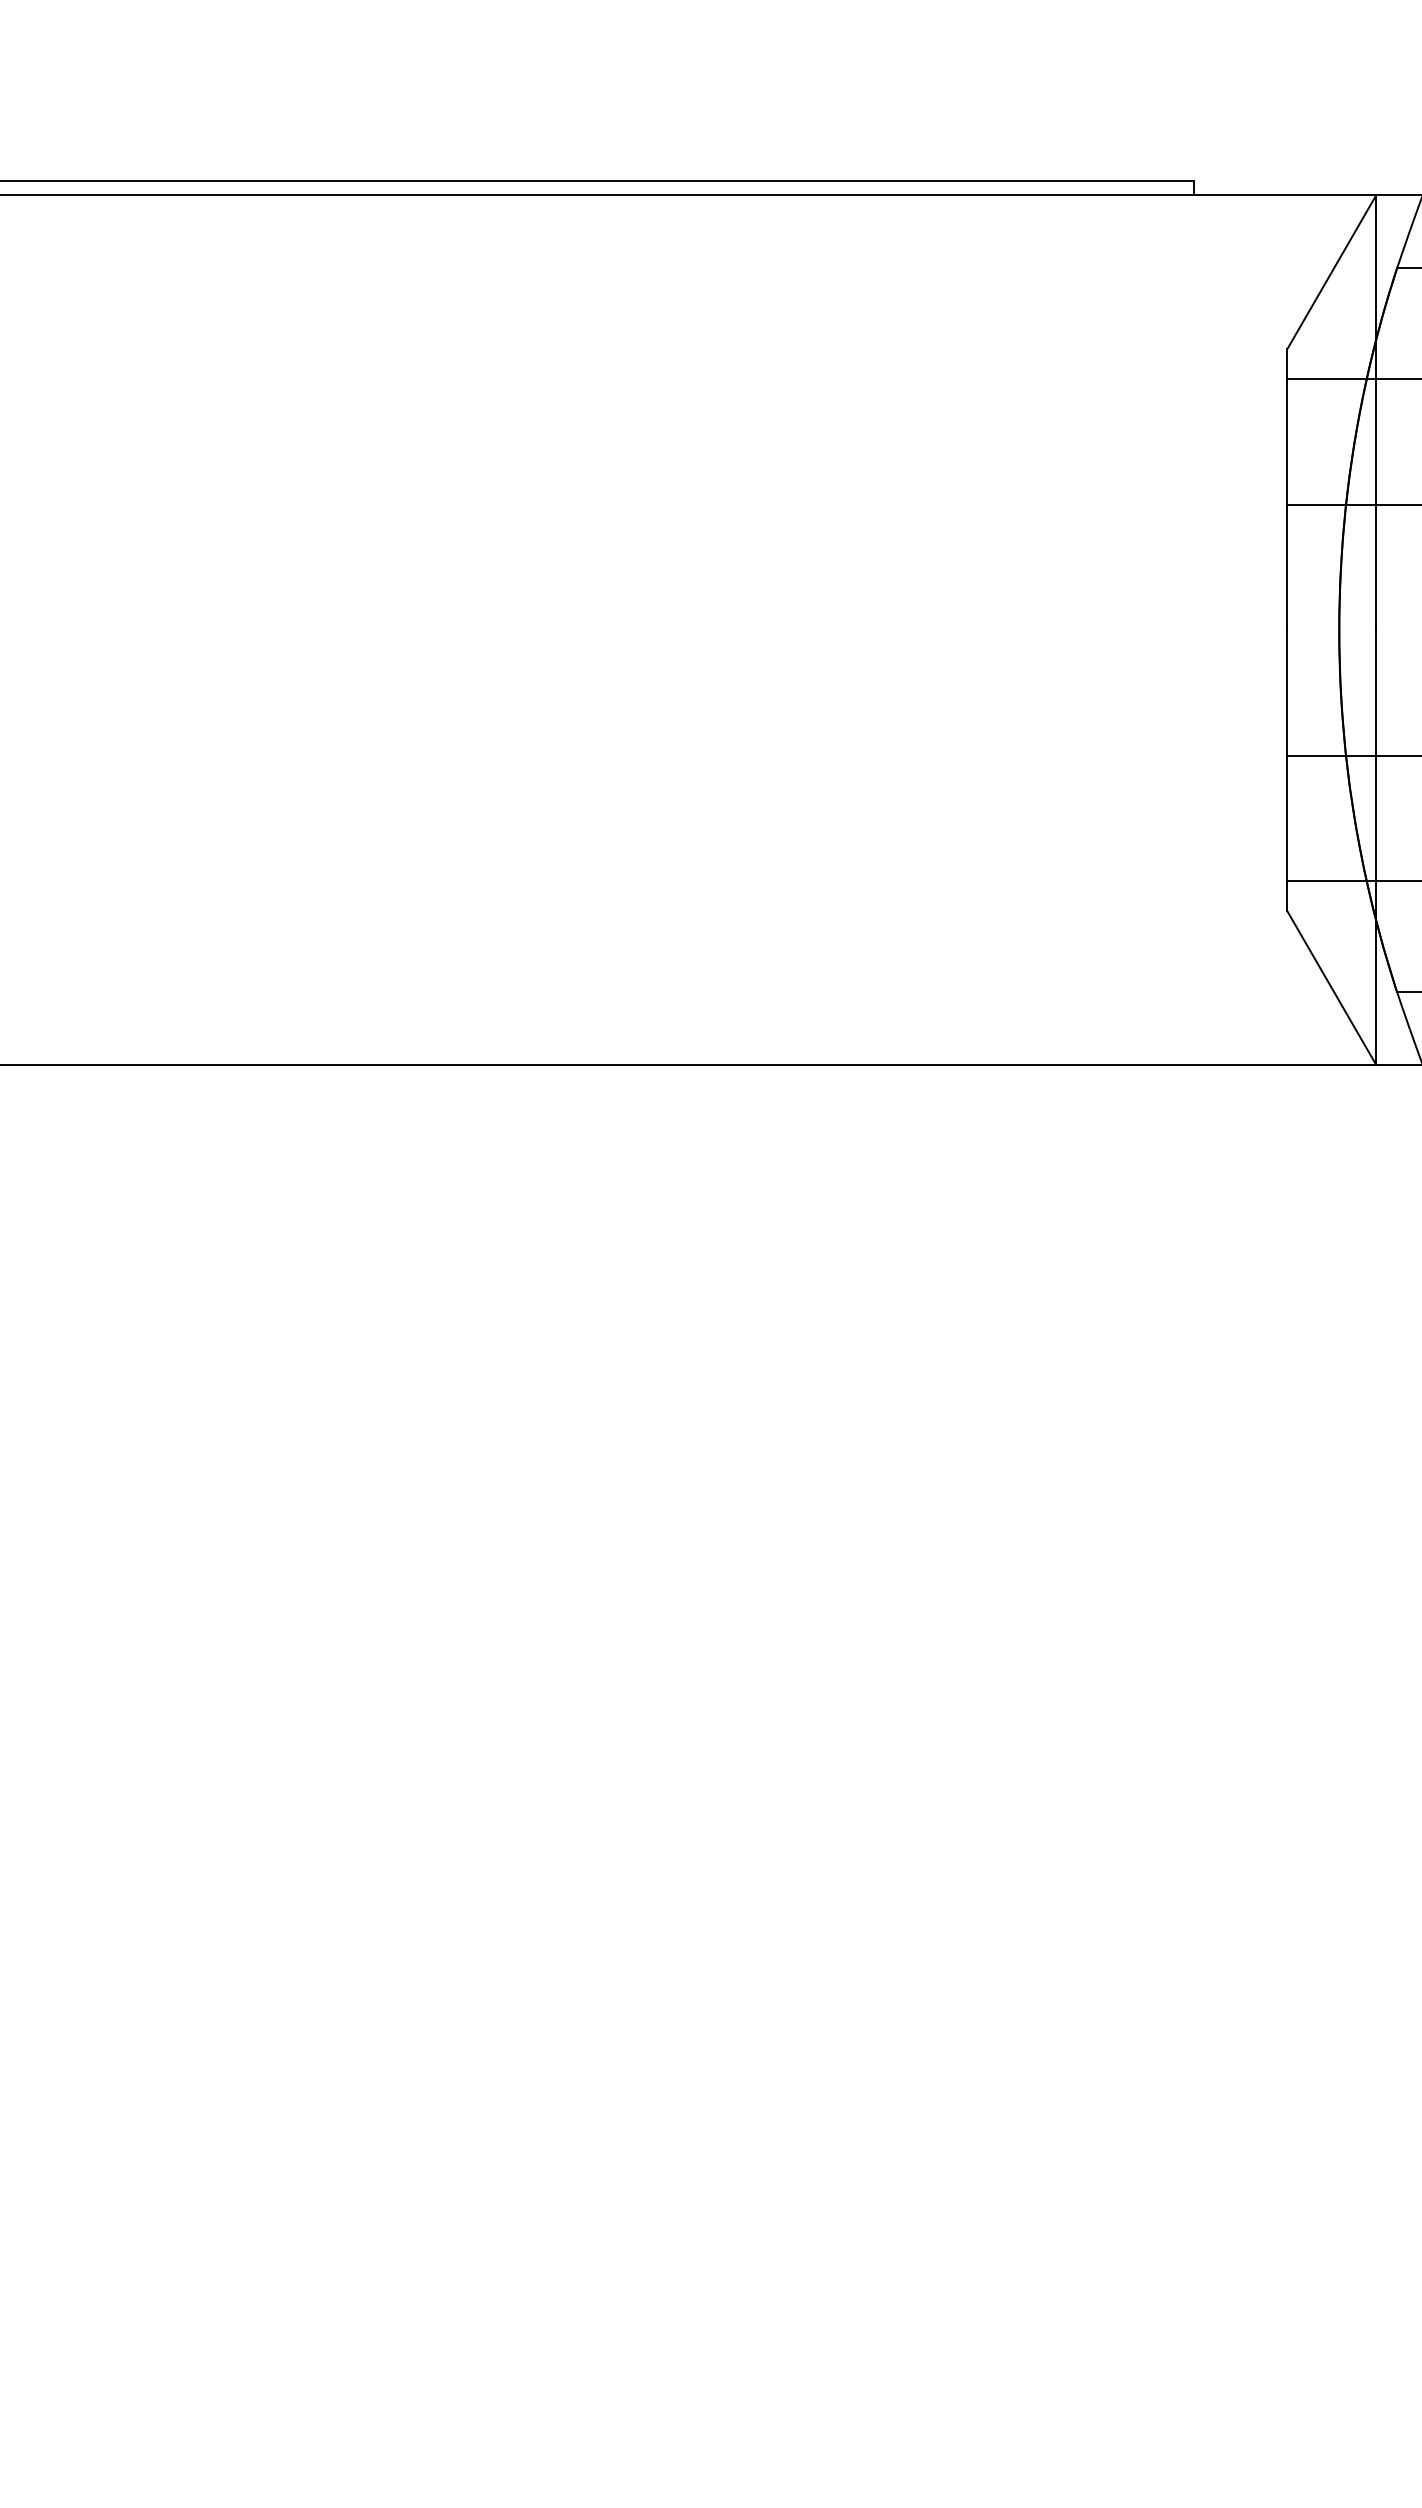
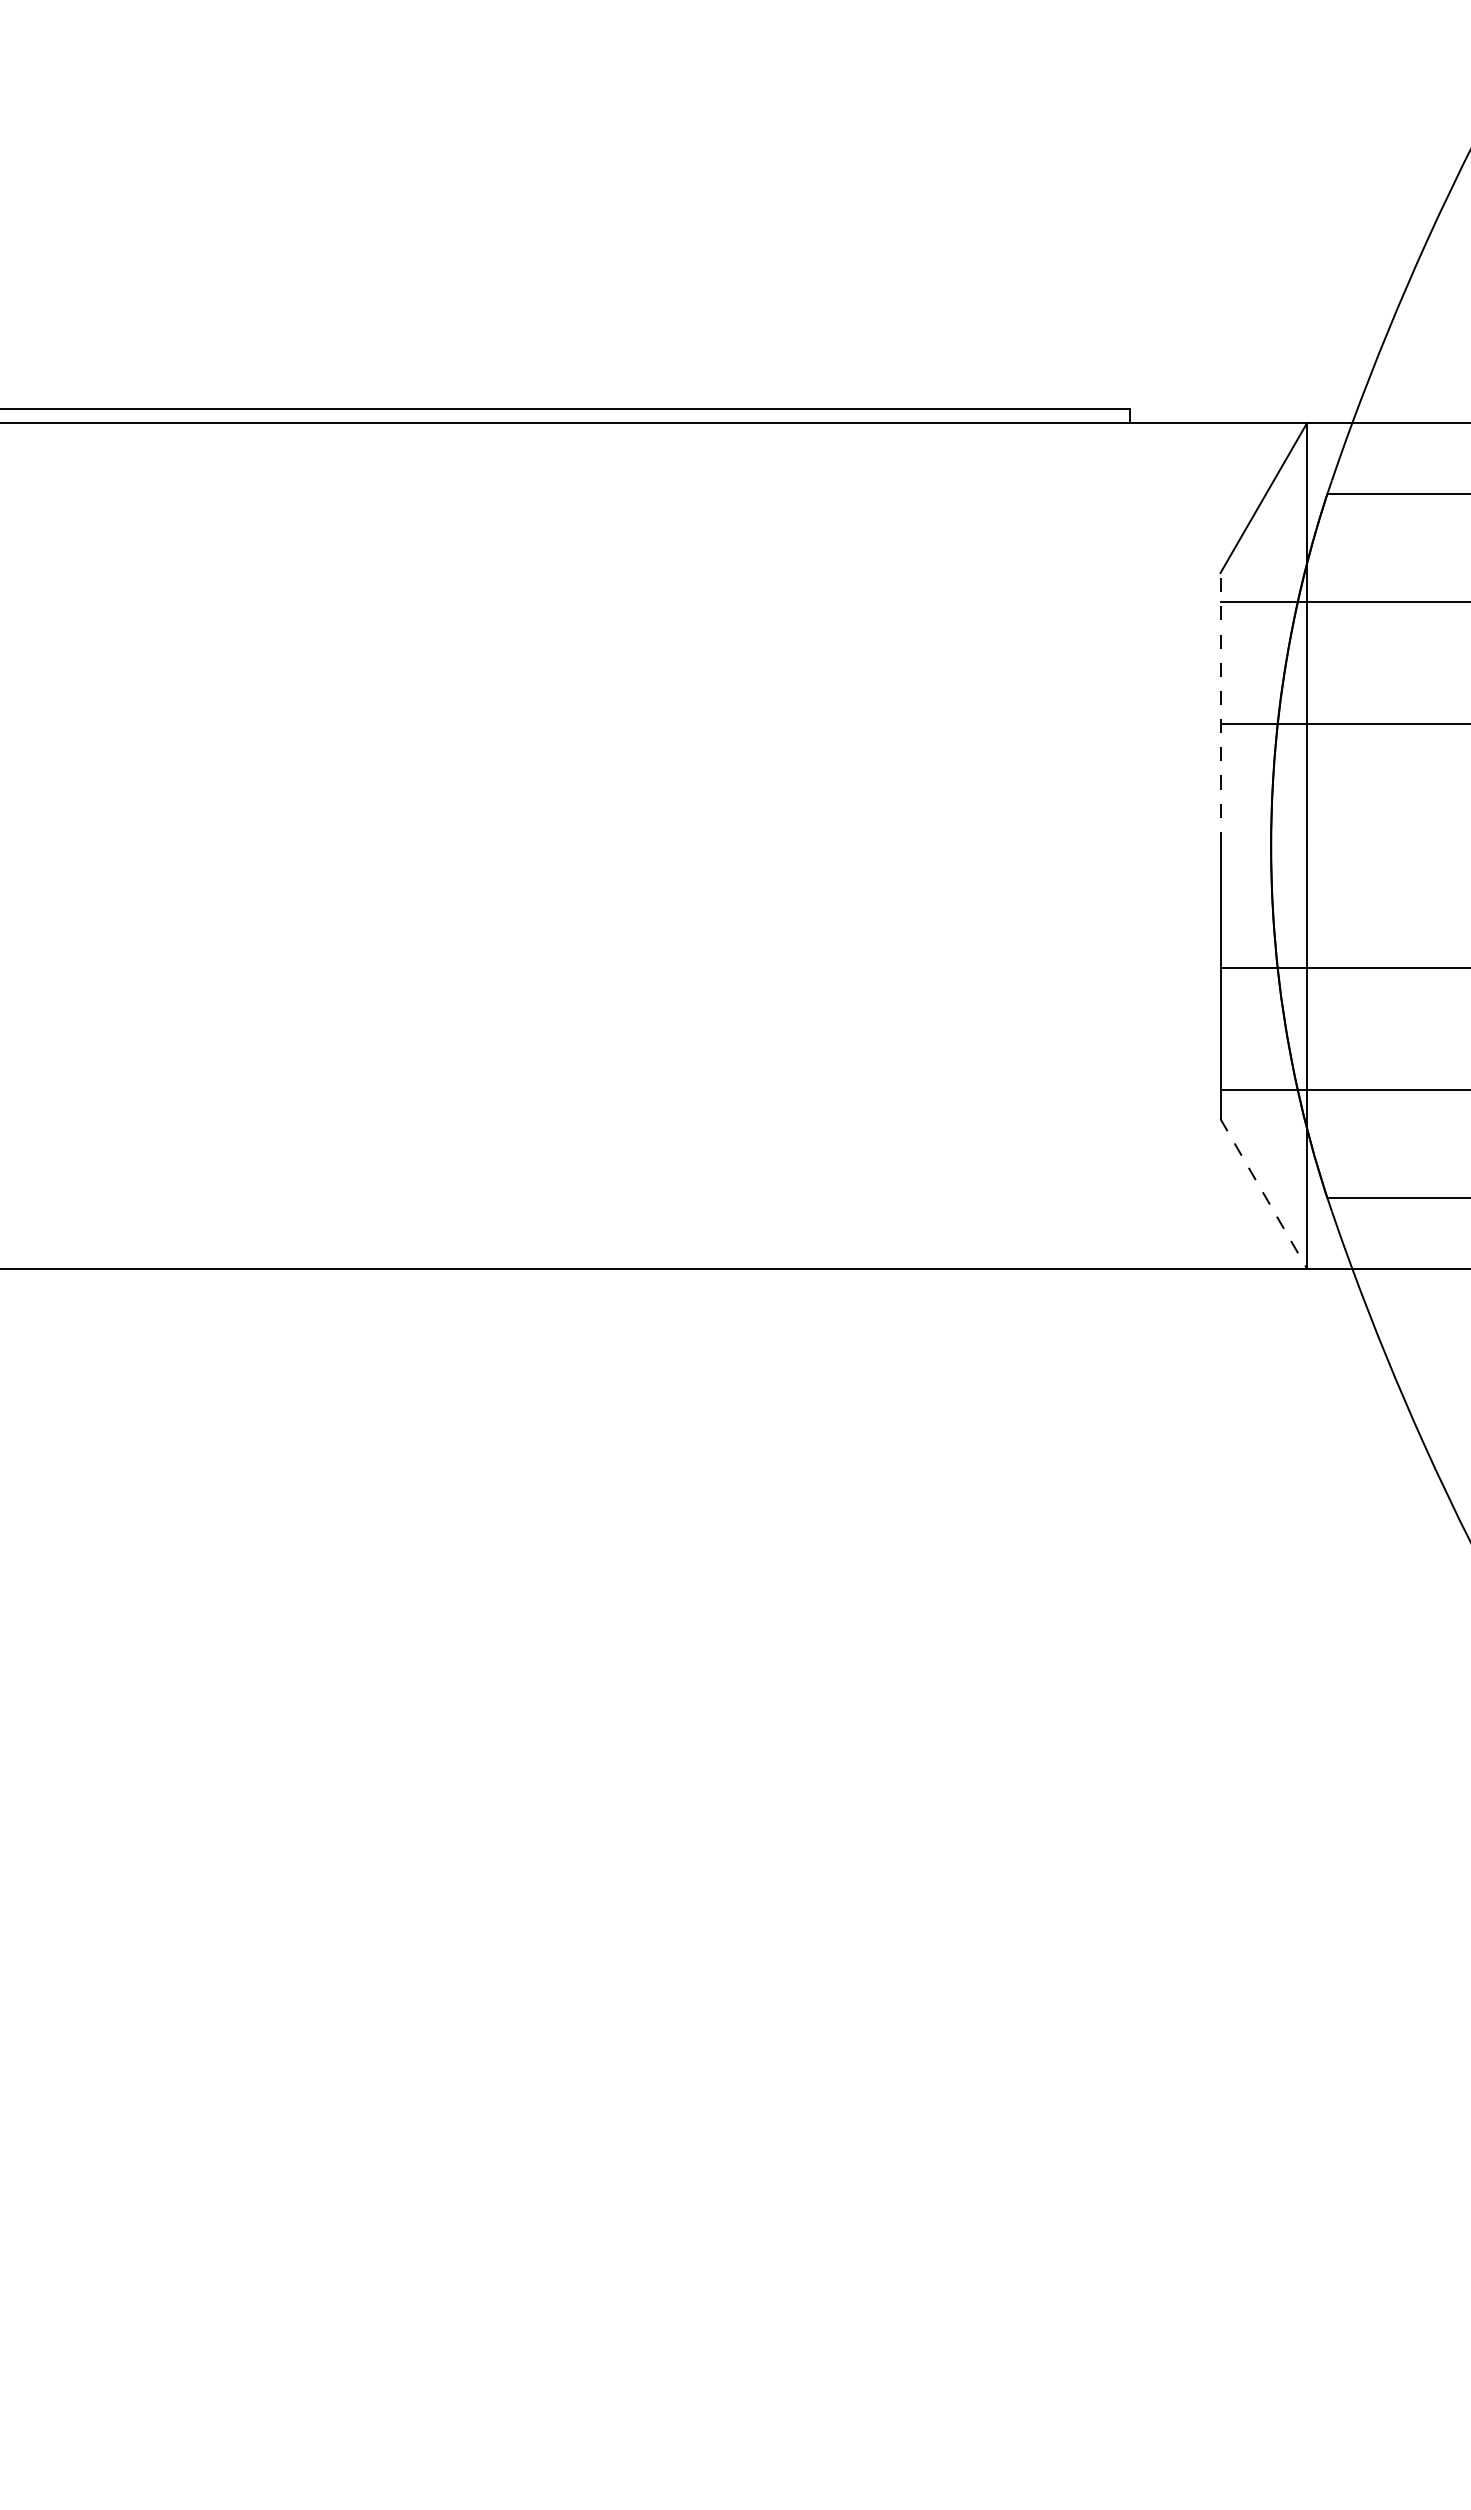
line: (1287, 488) -> (1220, 708), solid -> dashed
line: (1332, 988) -> (1264, 1194), solid -> dashed

